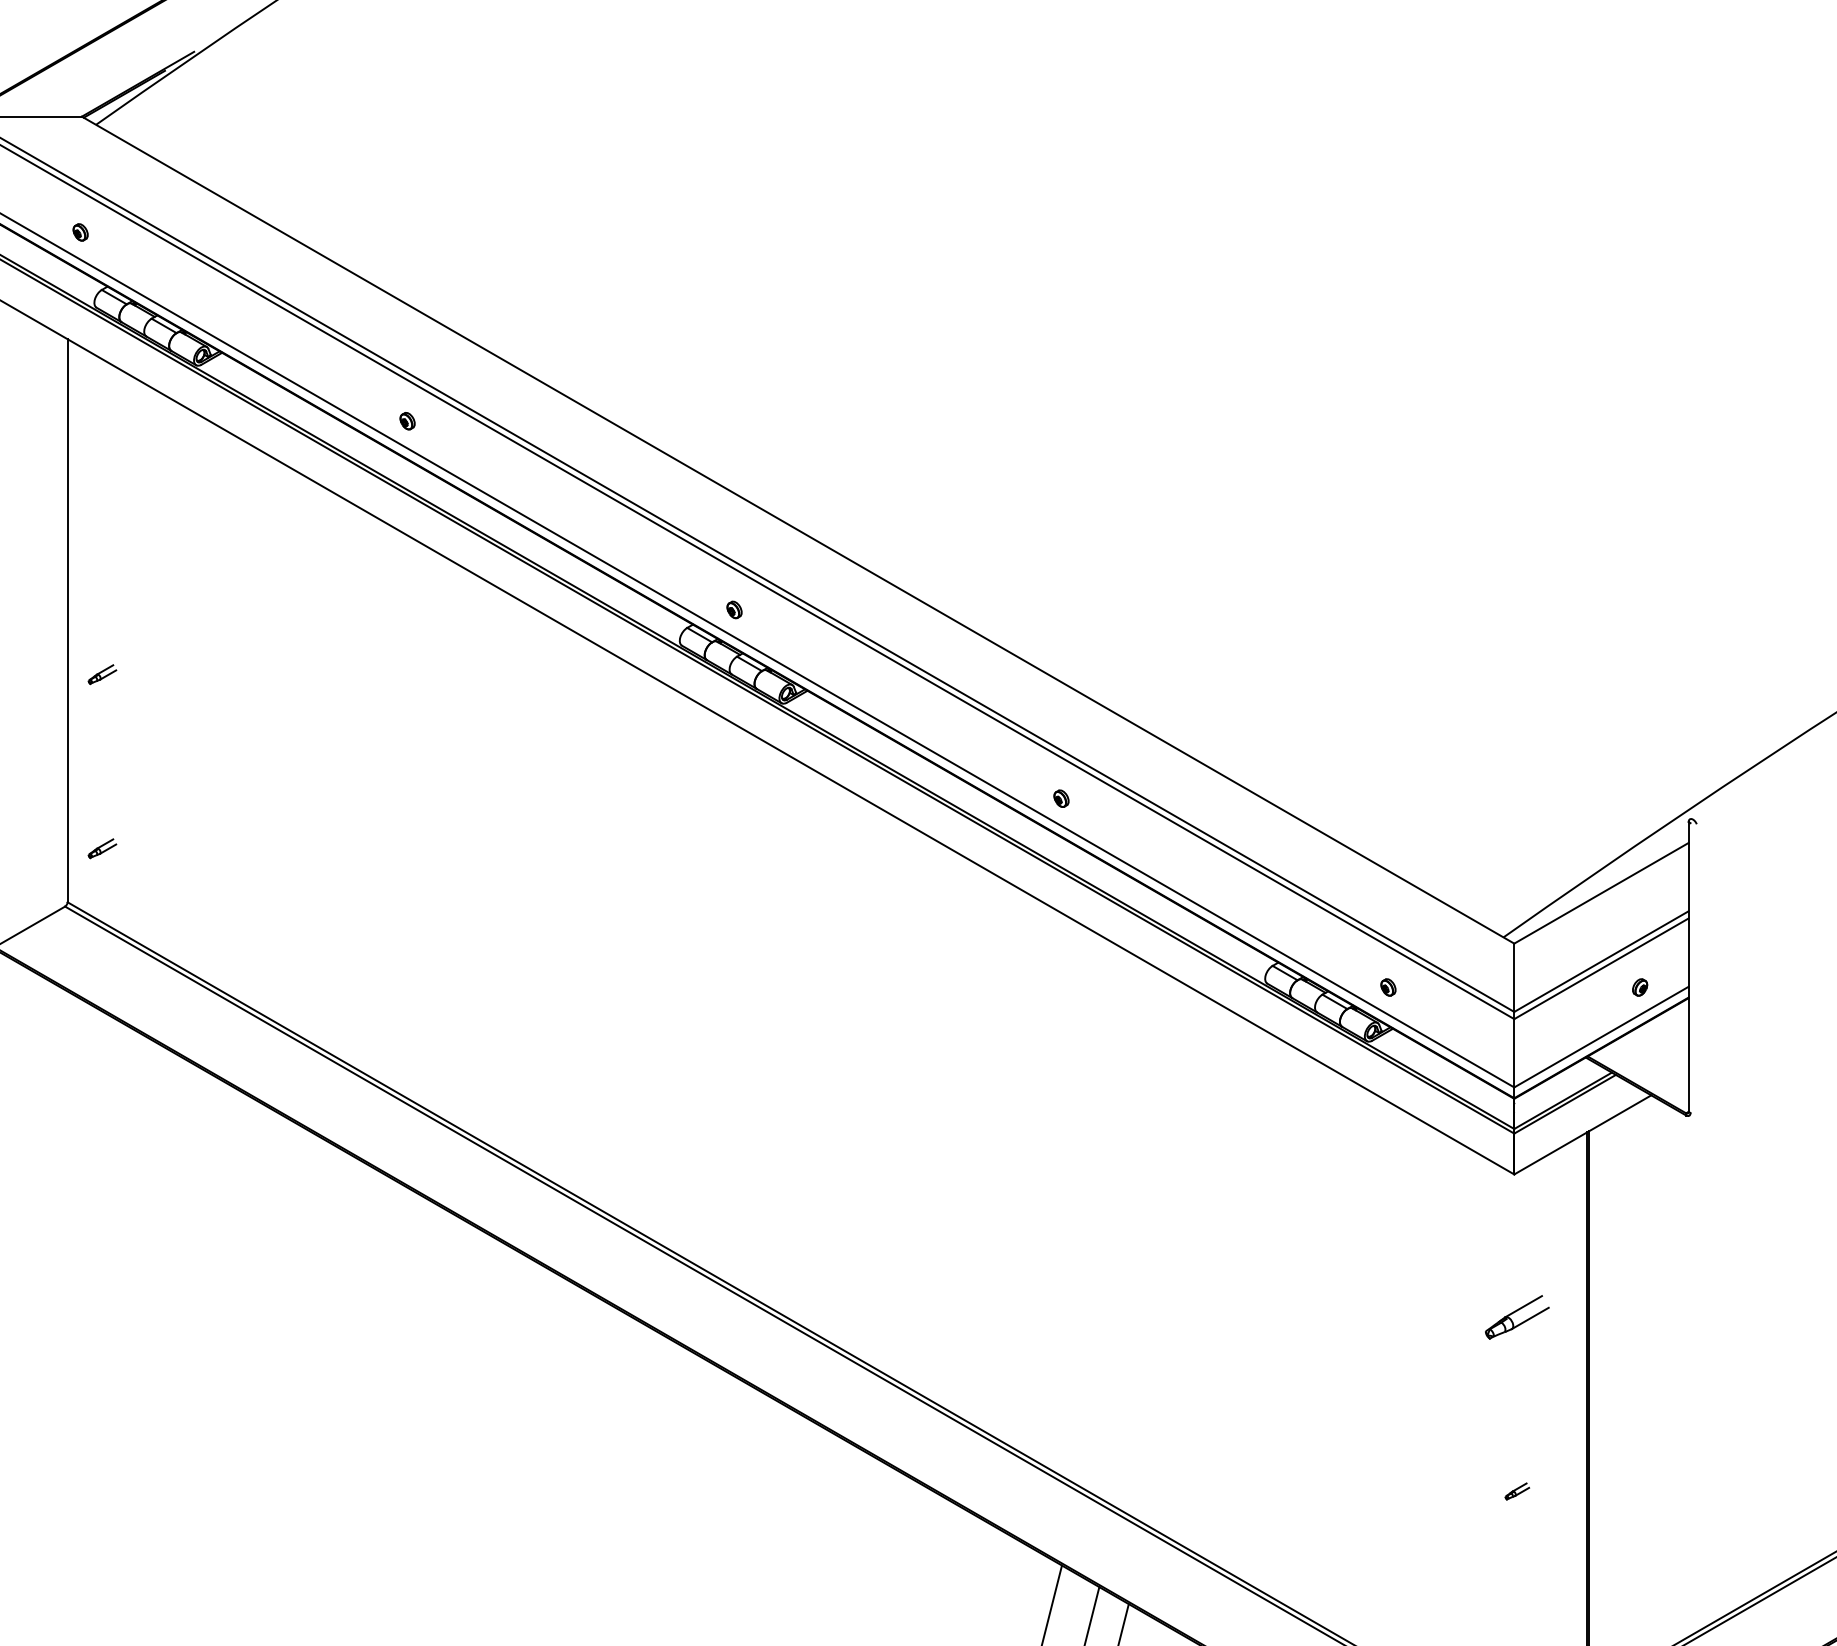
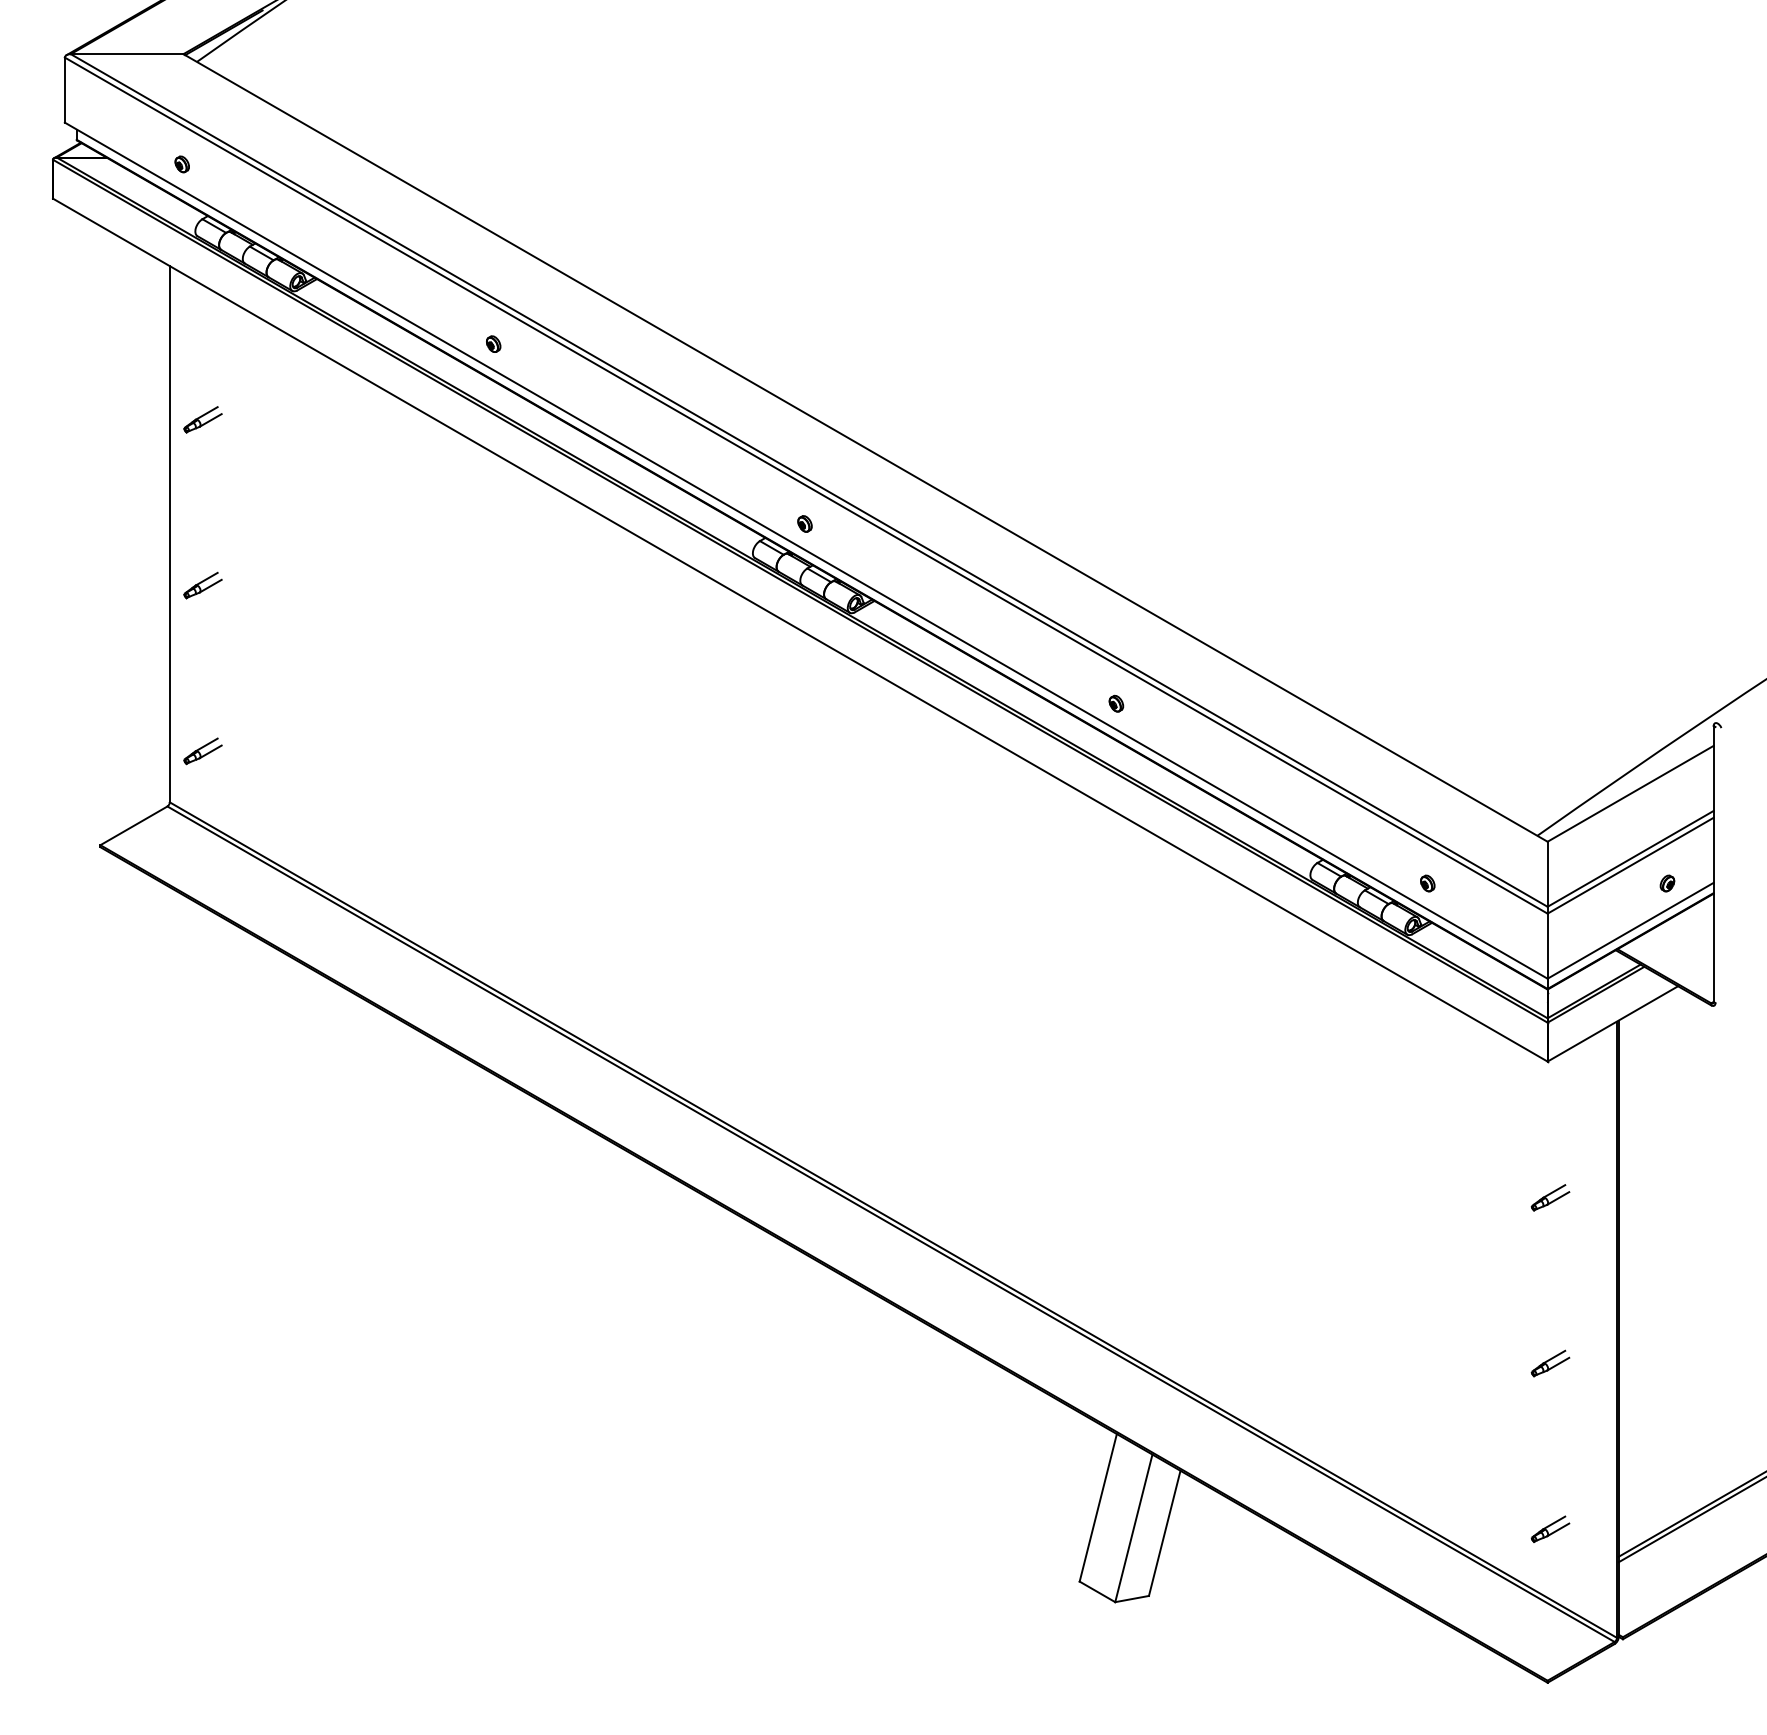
part: (101, 500) -> (202, 419), added
part: (101, 674) -> (202, 585), size x1.43
part: (101, 848) -> (202, 751), size x1.43
part: (1517, 1317) -> (1550, 1197), size x0.62
part: (1517, 1491) -> (1550, 1363), size x1.67

